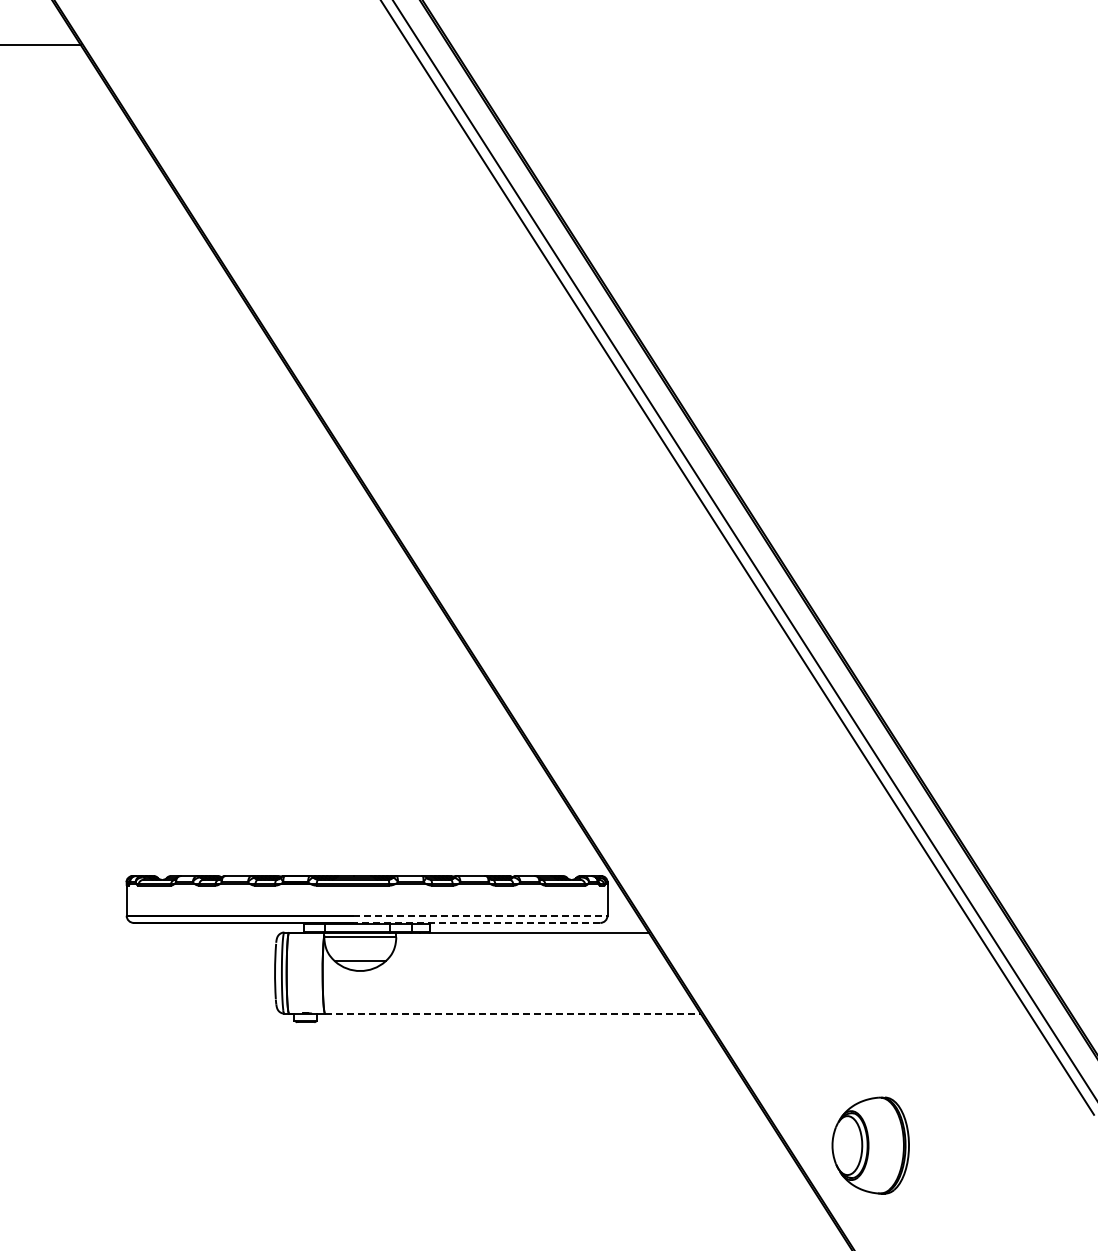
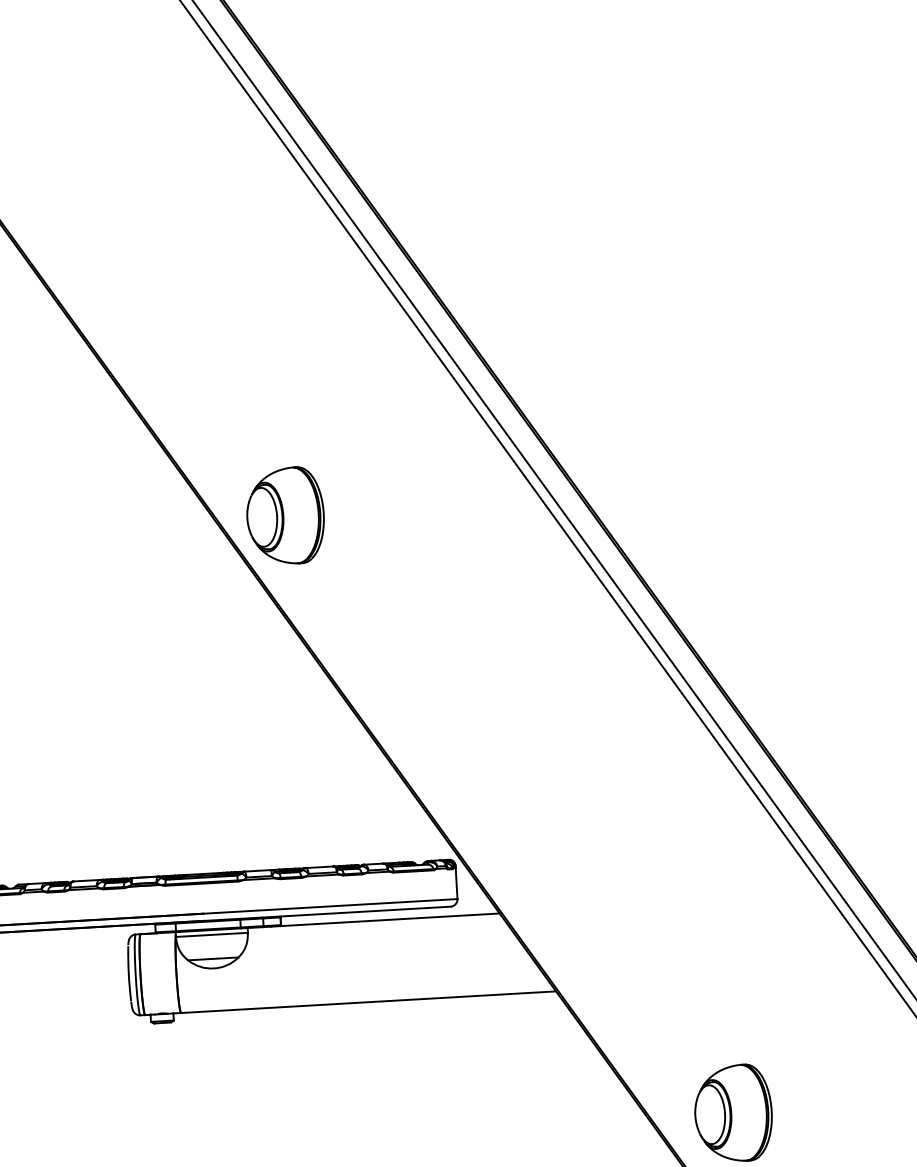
part: (457, 523) -> (285, 516), added
line: (480, 915) -> (330, 906), dashed -> solid
line: (476, 922) -> (327, 913), dashed -> solid
line: (512, 1013) -> (368, 1002), dashed -> solid

